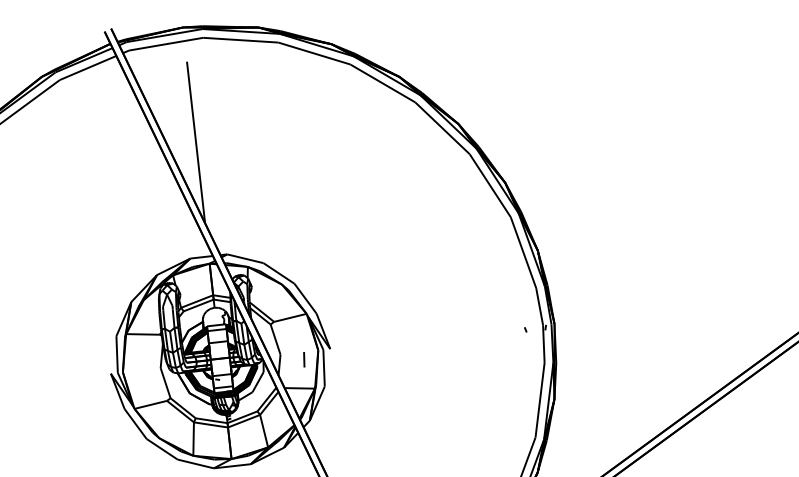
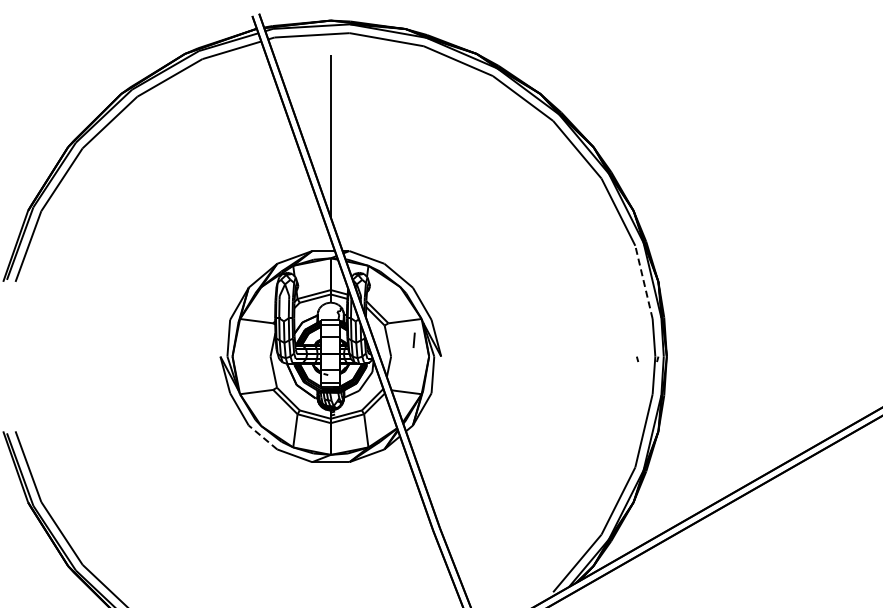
line: (523, 252) -> (643, 282), solid -> dashed
line: (303, 359) -> (413, 339), moved
line: (161, 449) -> (262, 437), solid -> dashed

